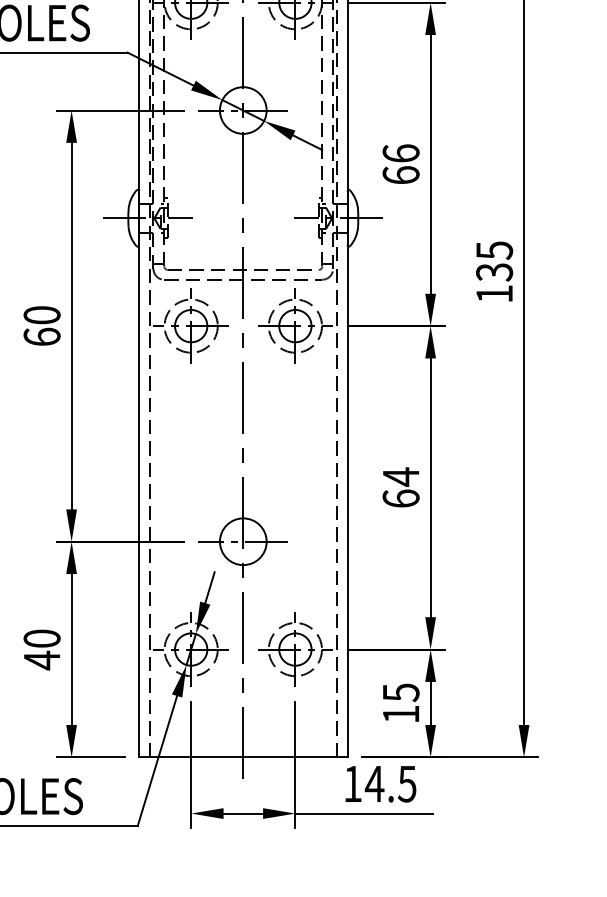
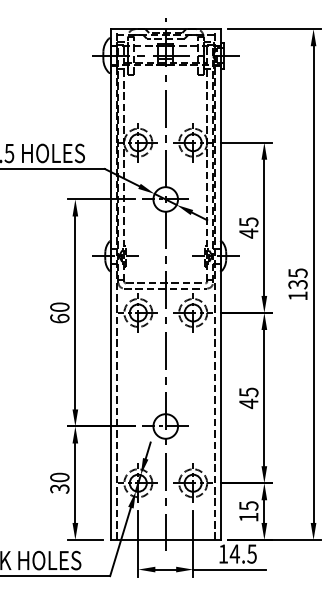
text: (400, 163) -> (248, 227), 66 -> 45
text: (400, 488) -> (248, 398), 64 -> 45
text: (41, 659) -> (59, 488), 40 -> 30

